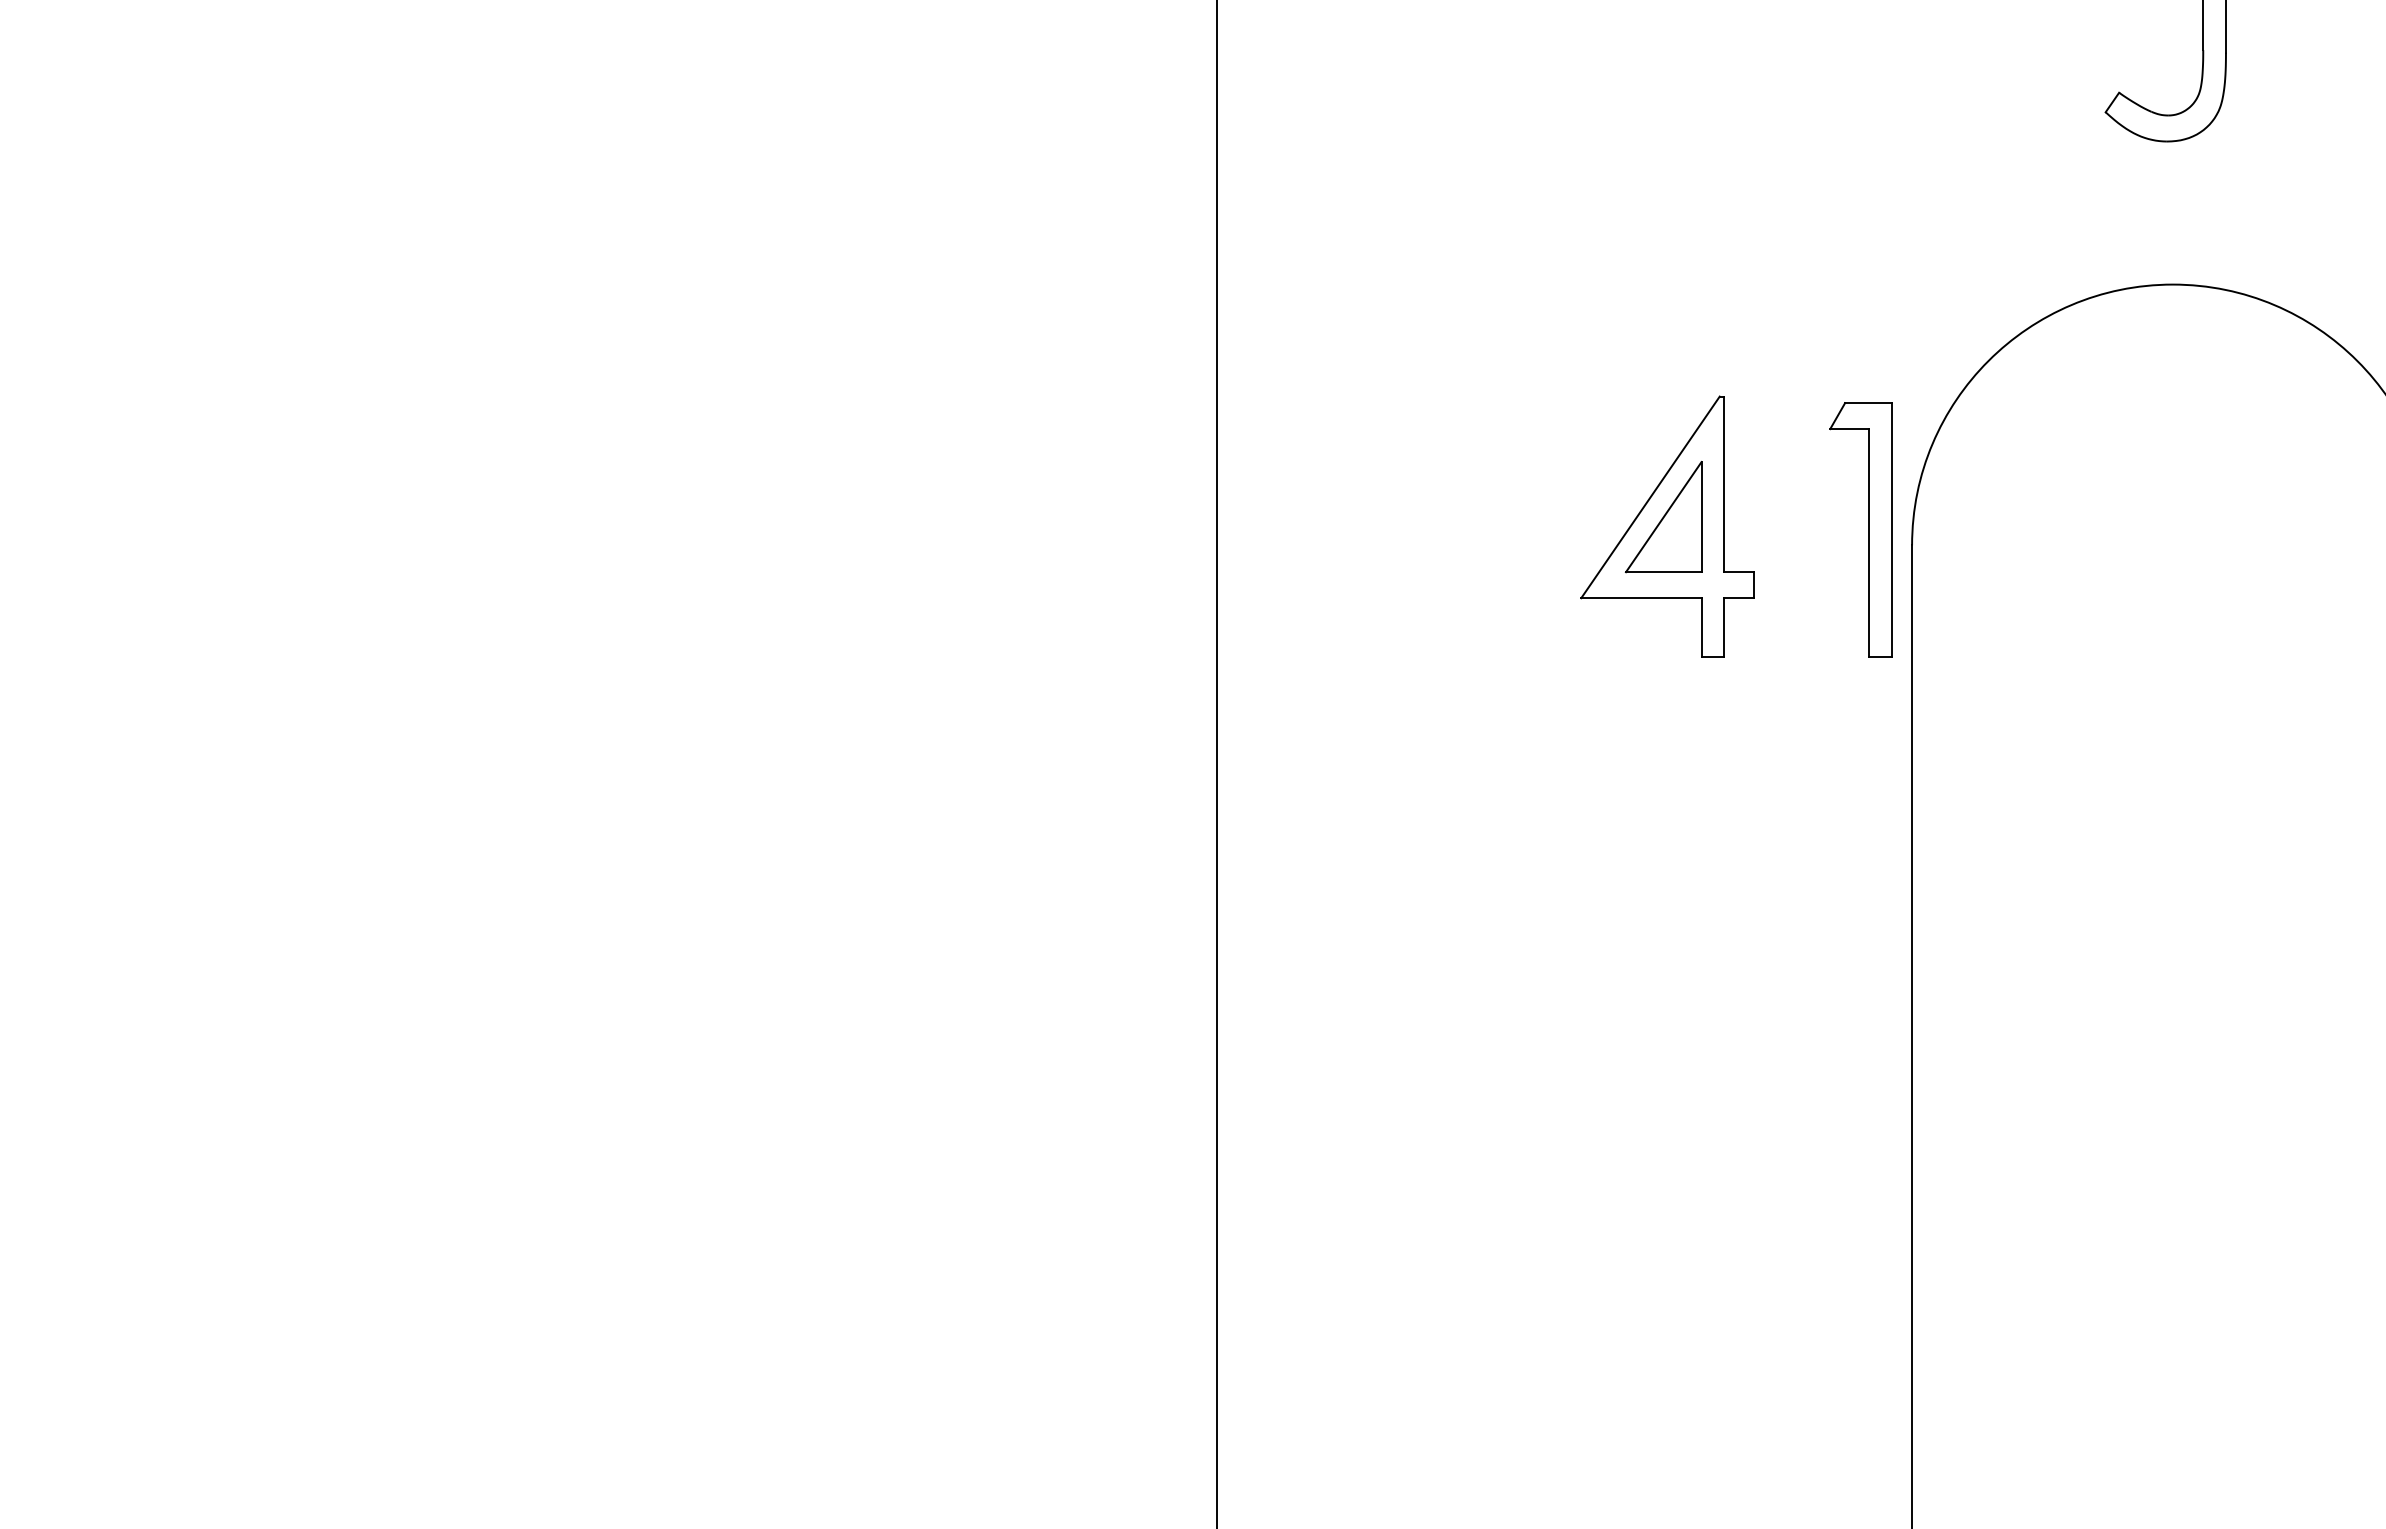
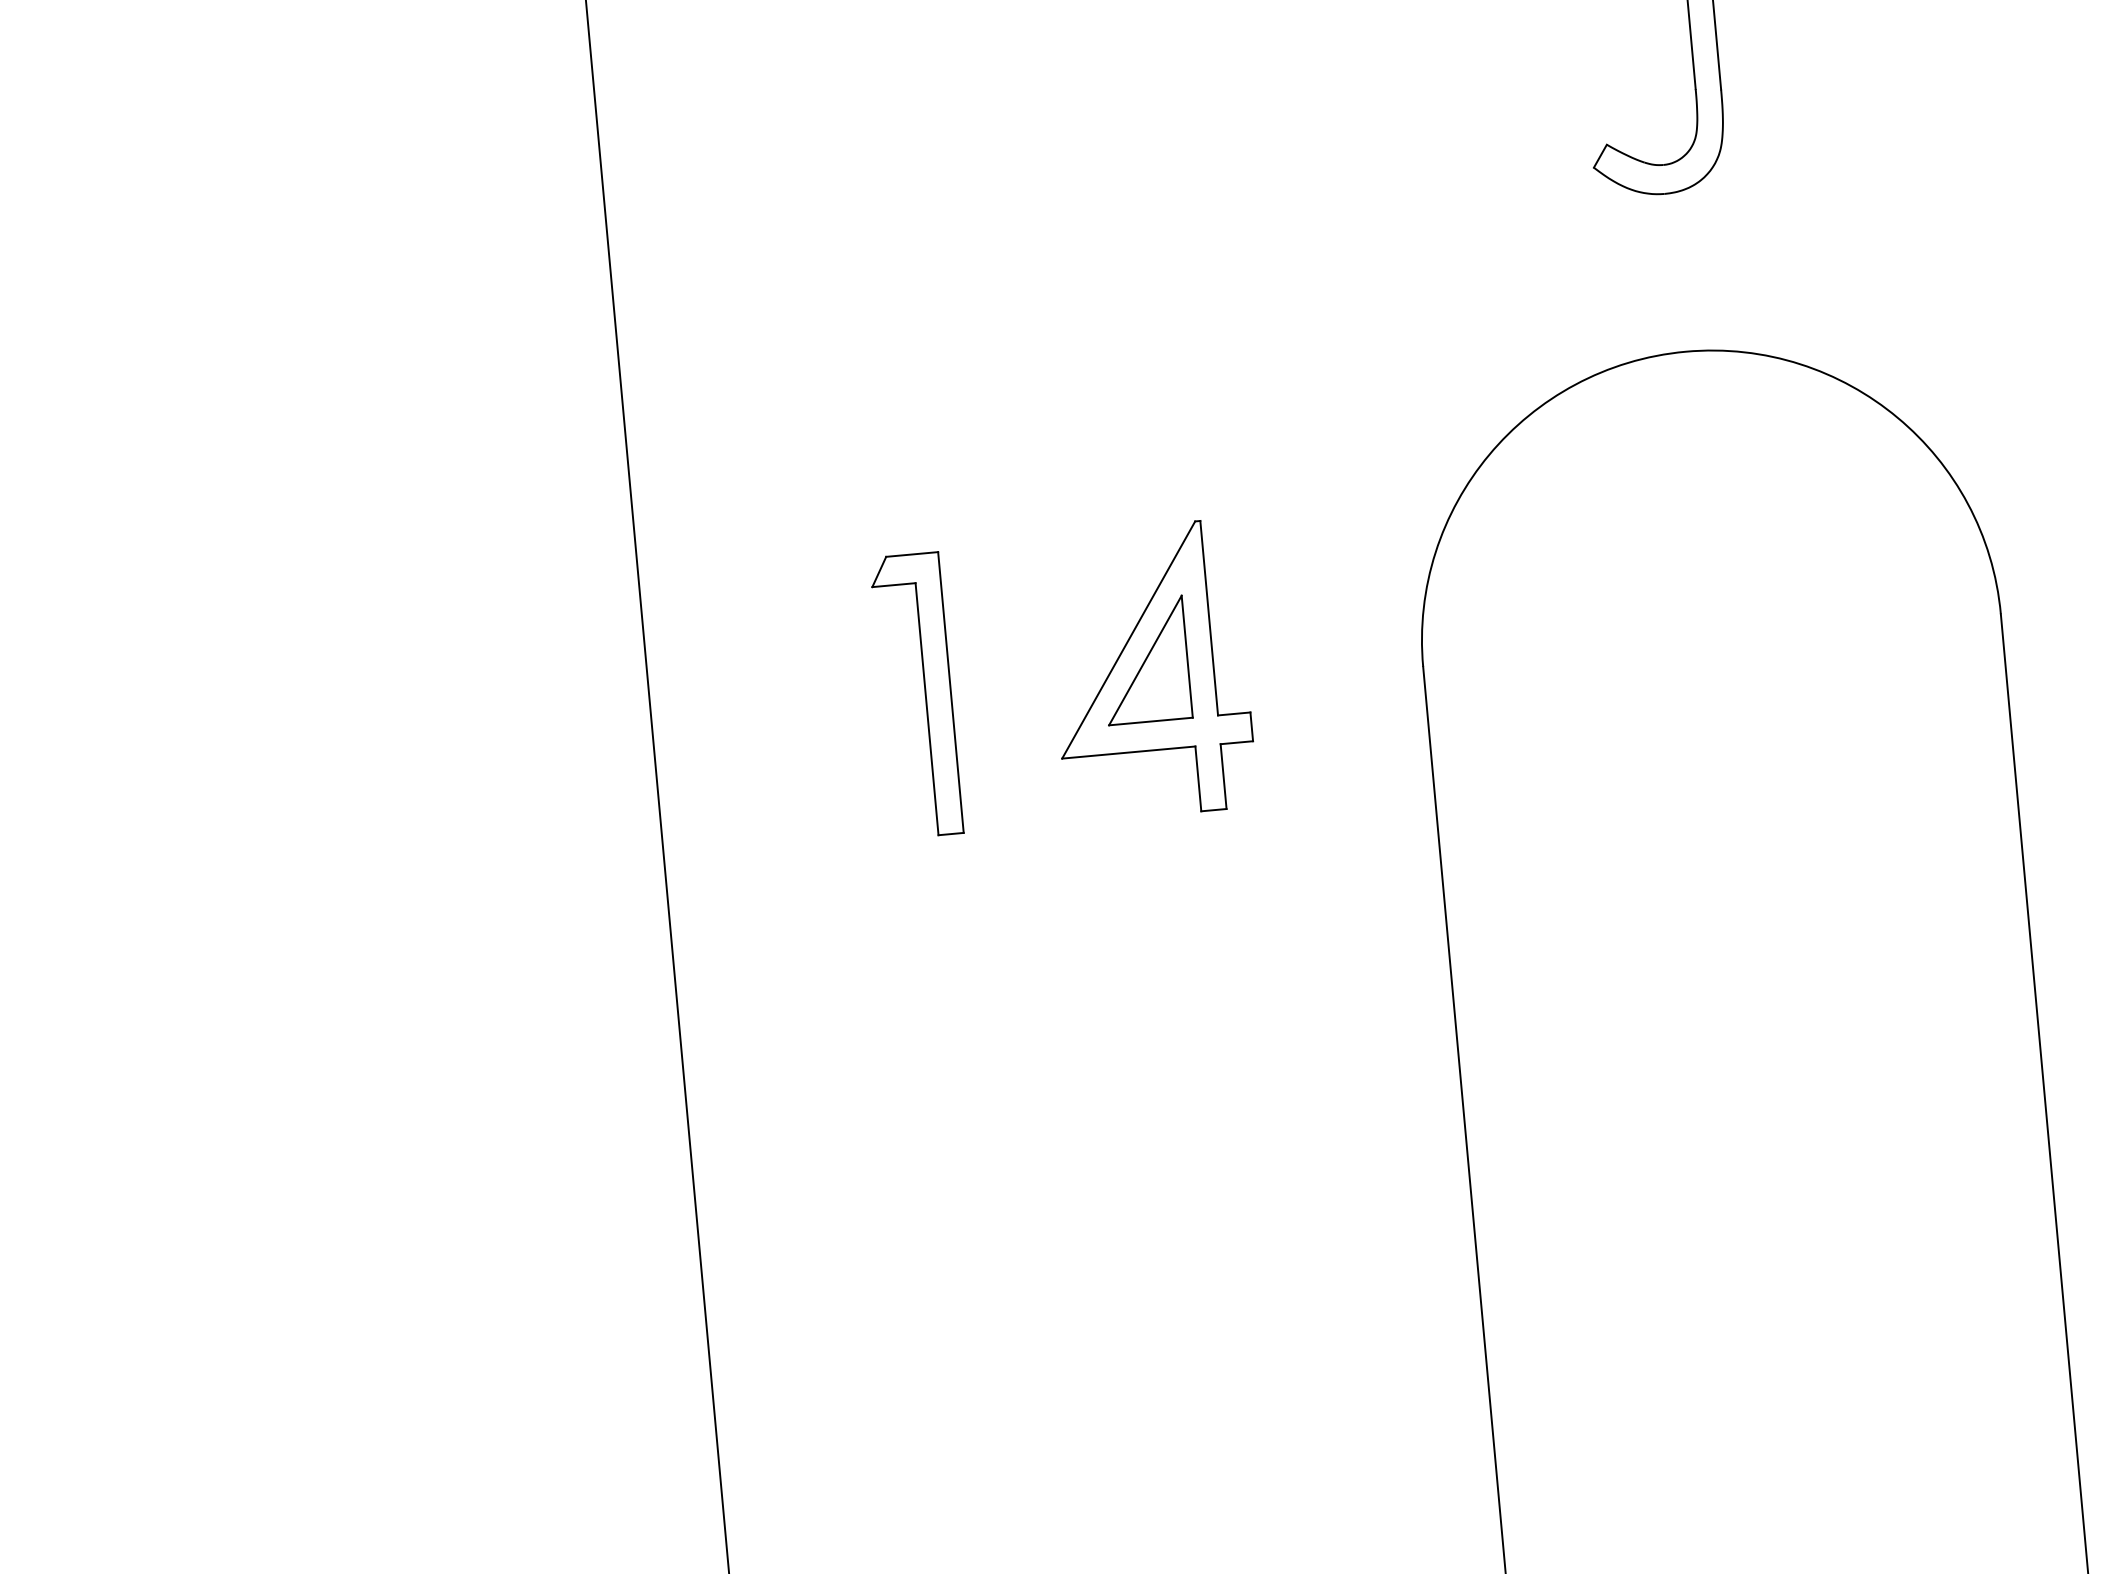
part: (1868, 529) -> (924, 694), moved

